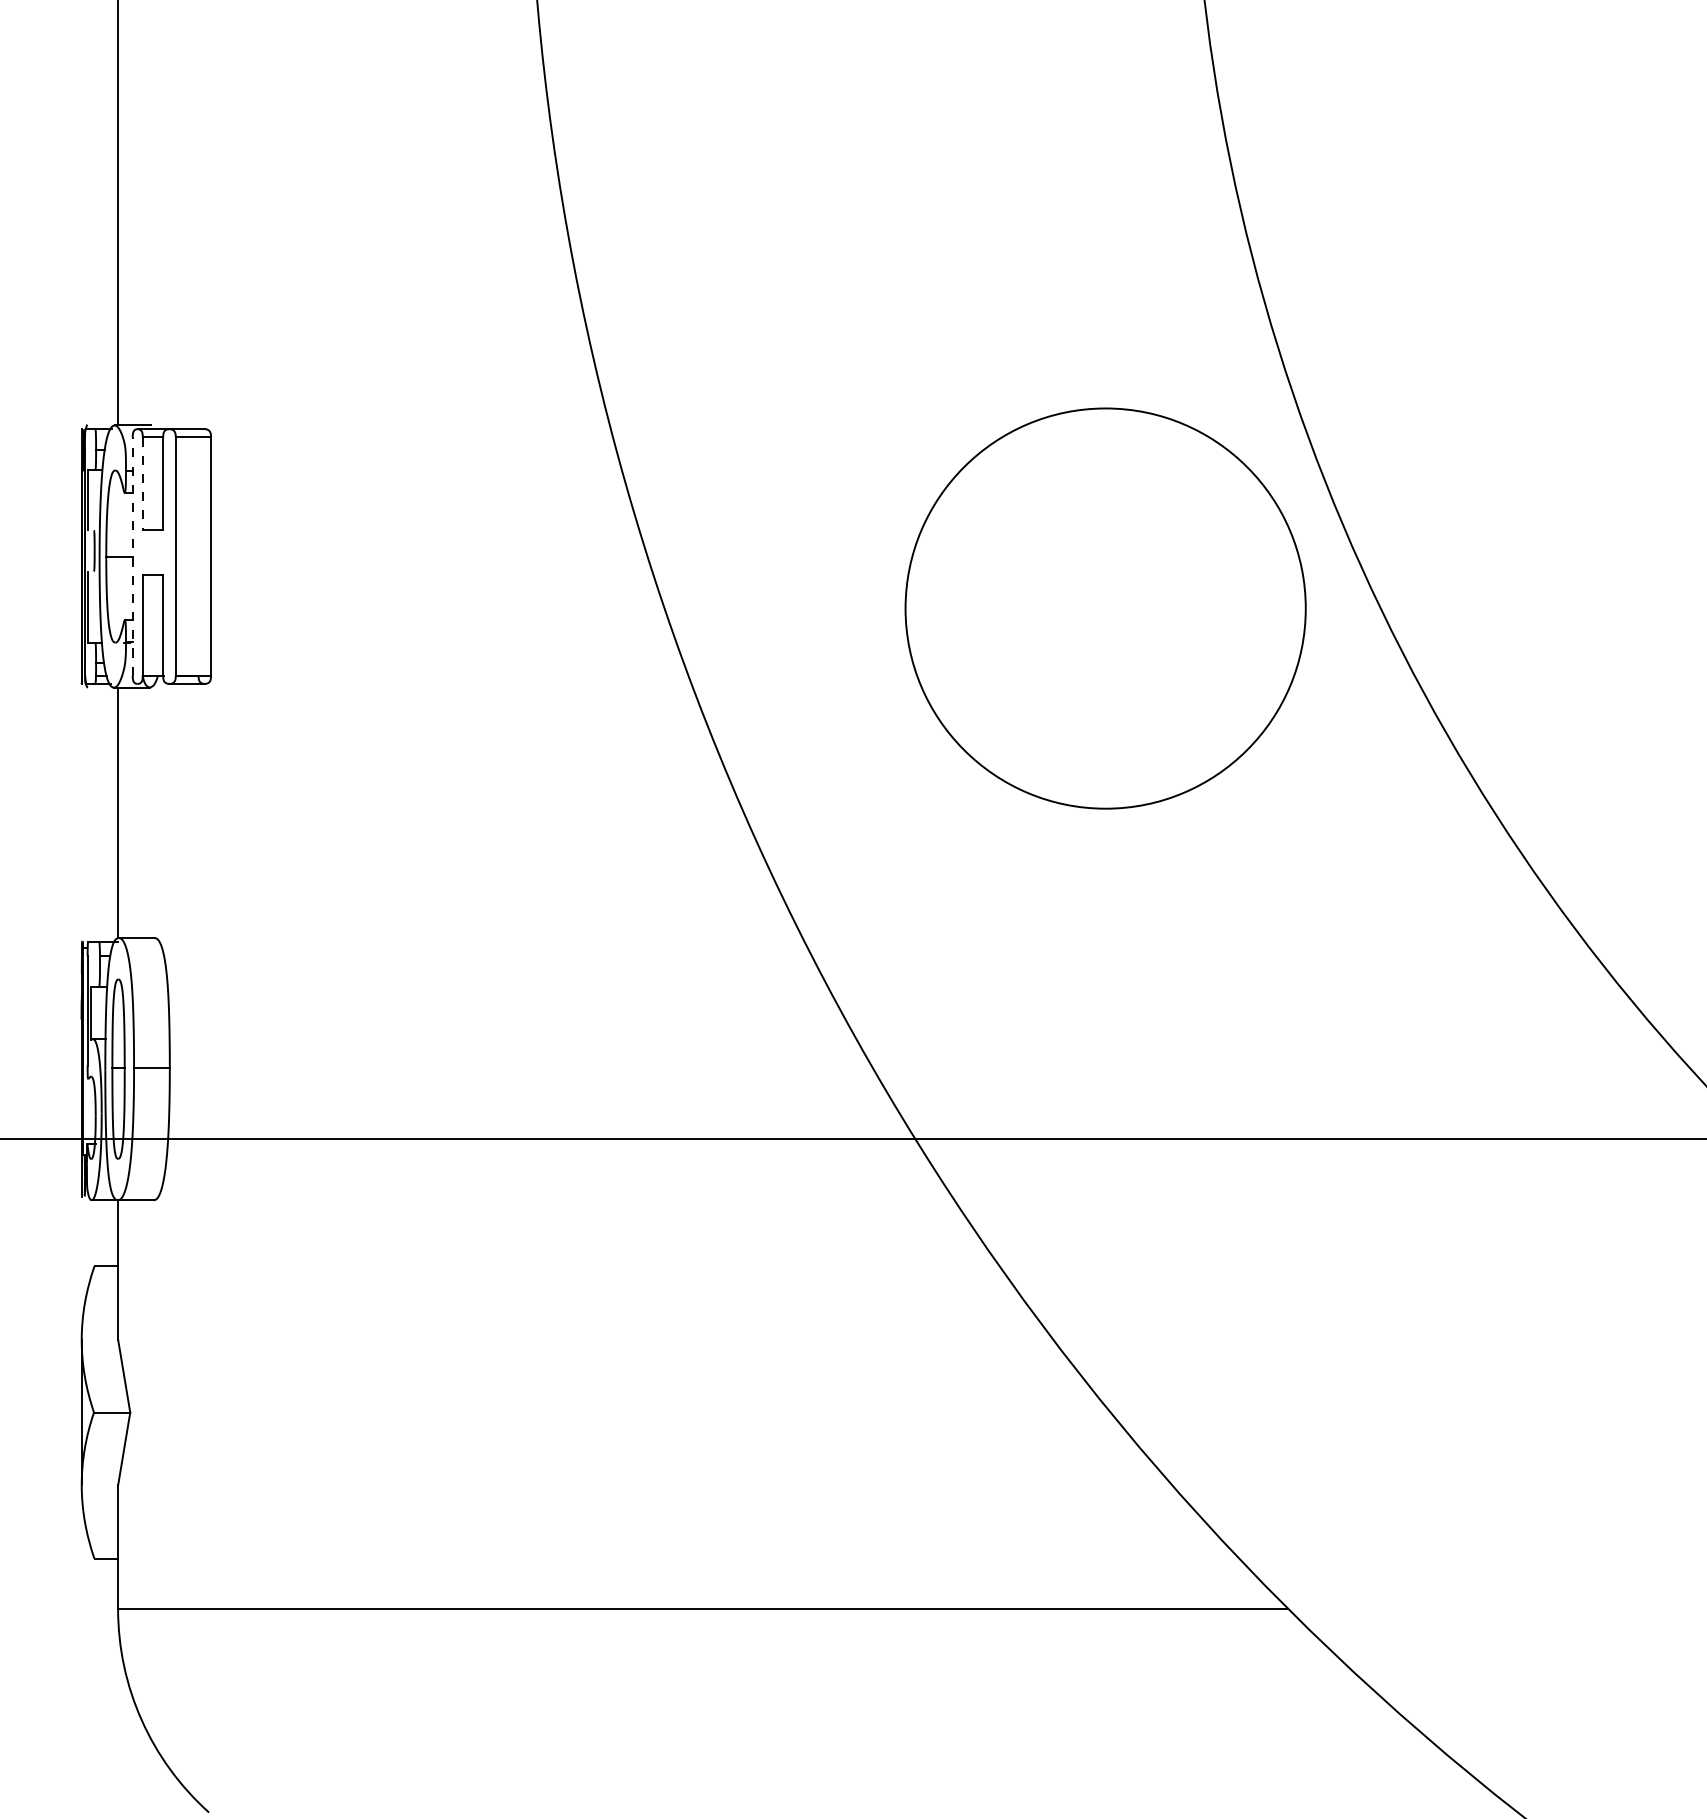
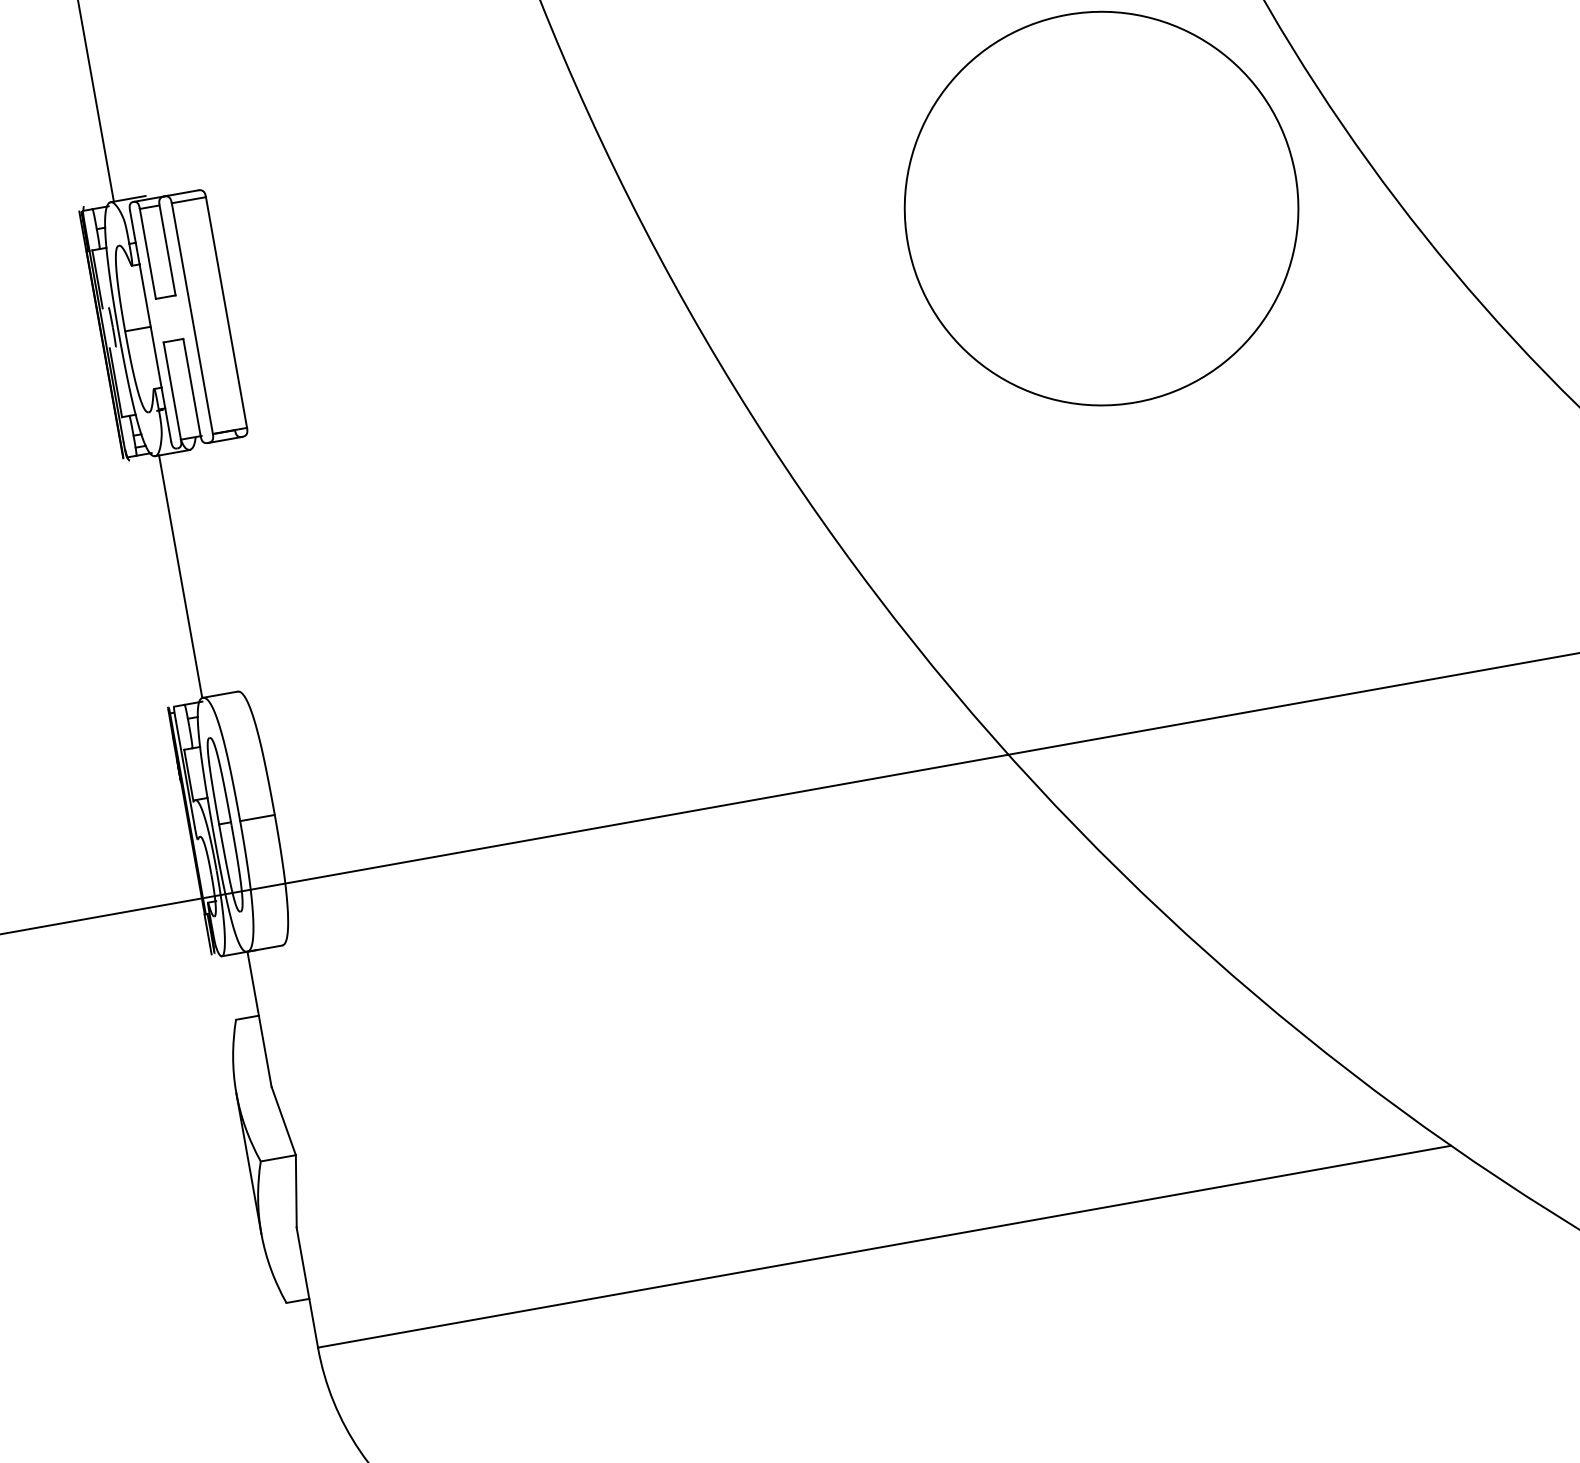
line: (142, 484) -> (147, 254), dashed -> solid
line: (132, 556) -> (150, 326), dashed -> solid

